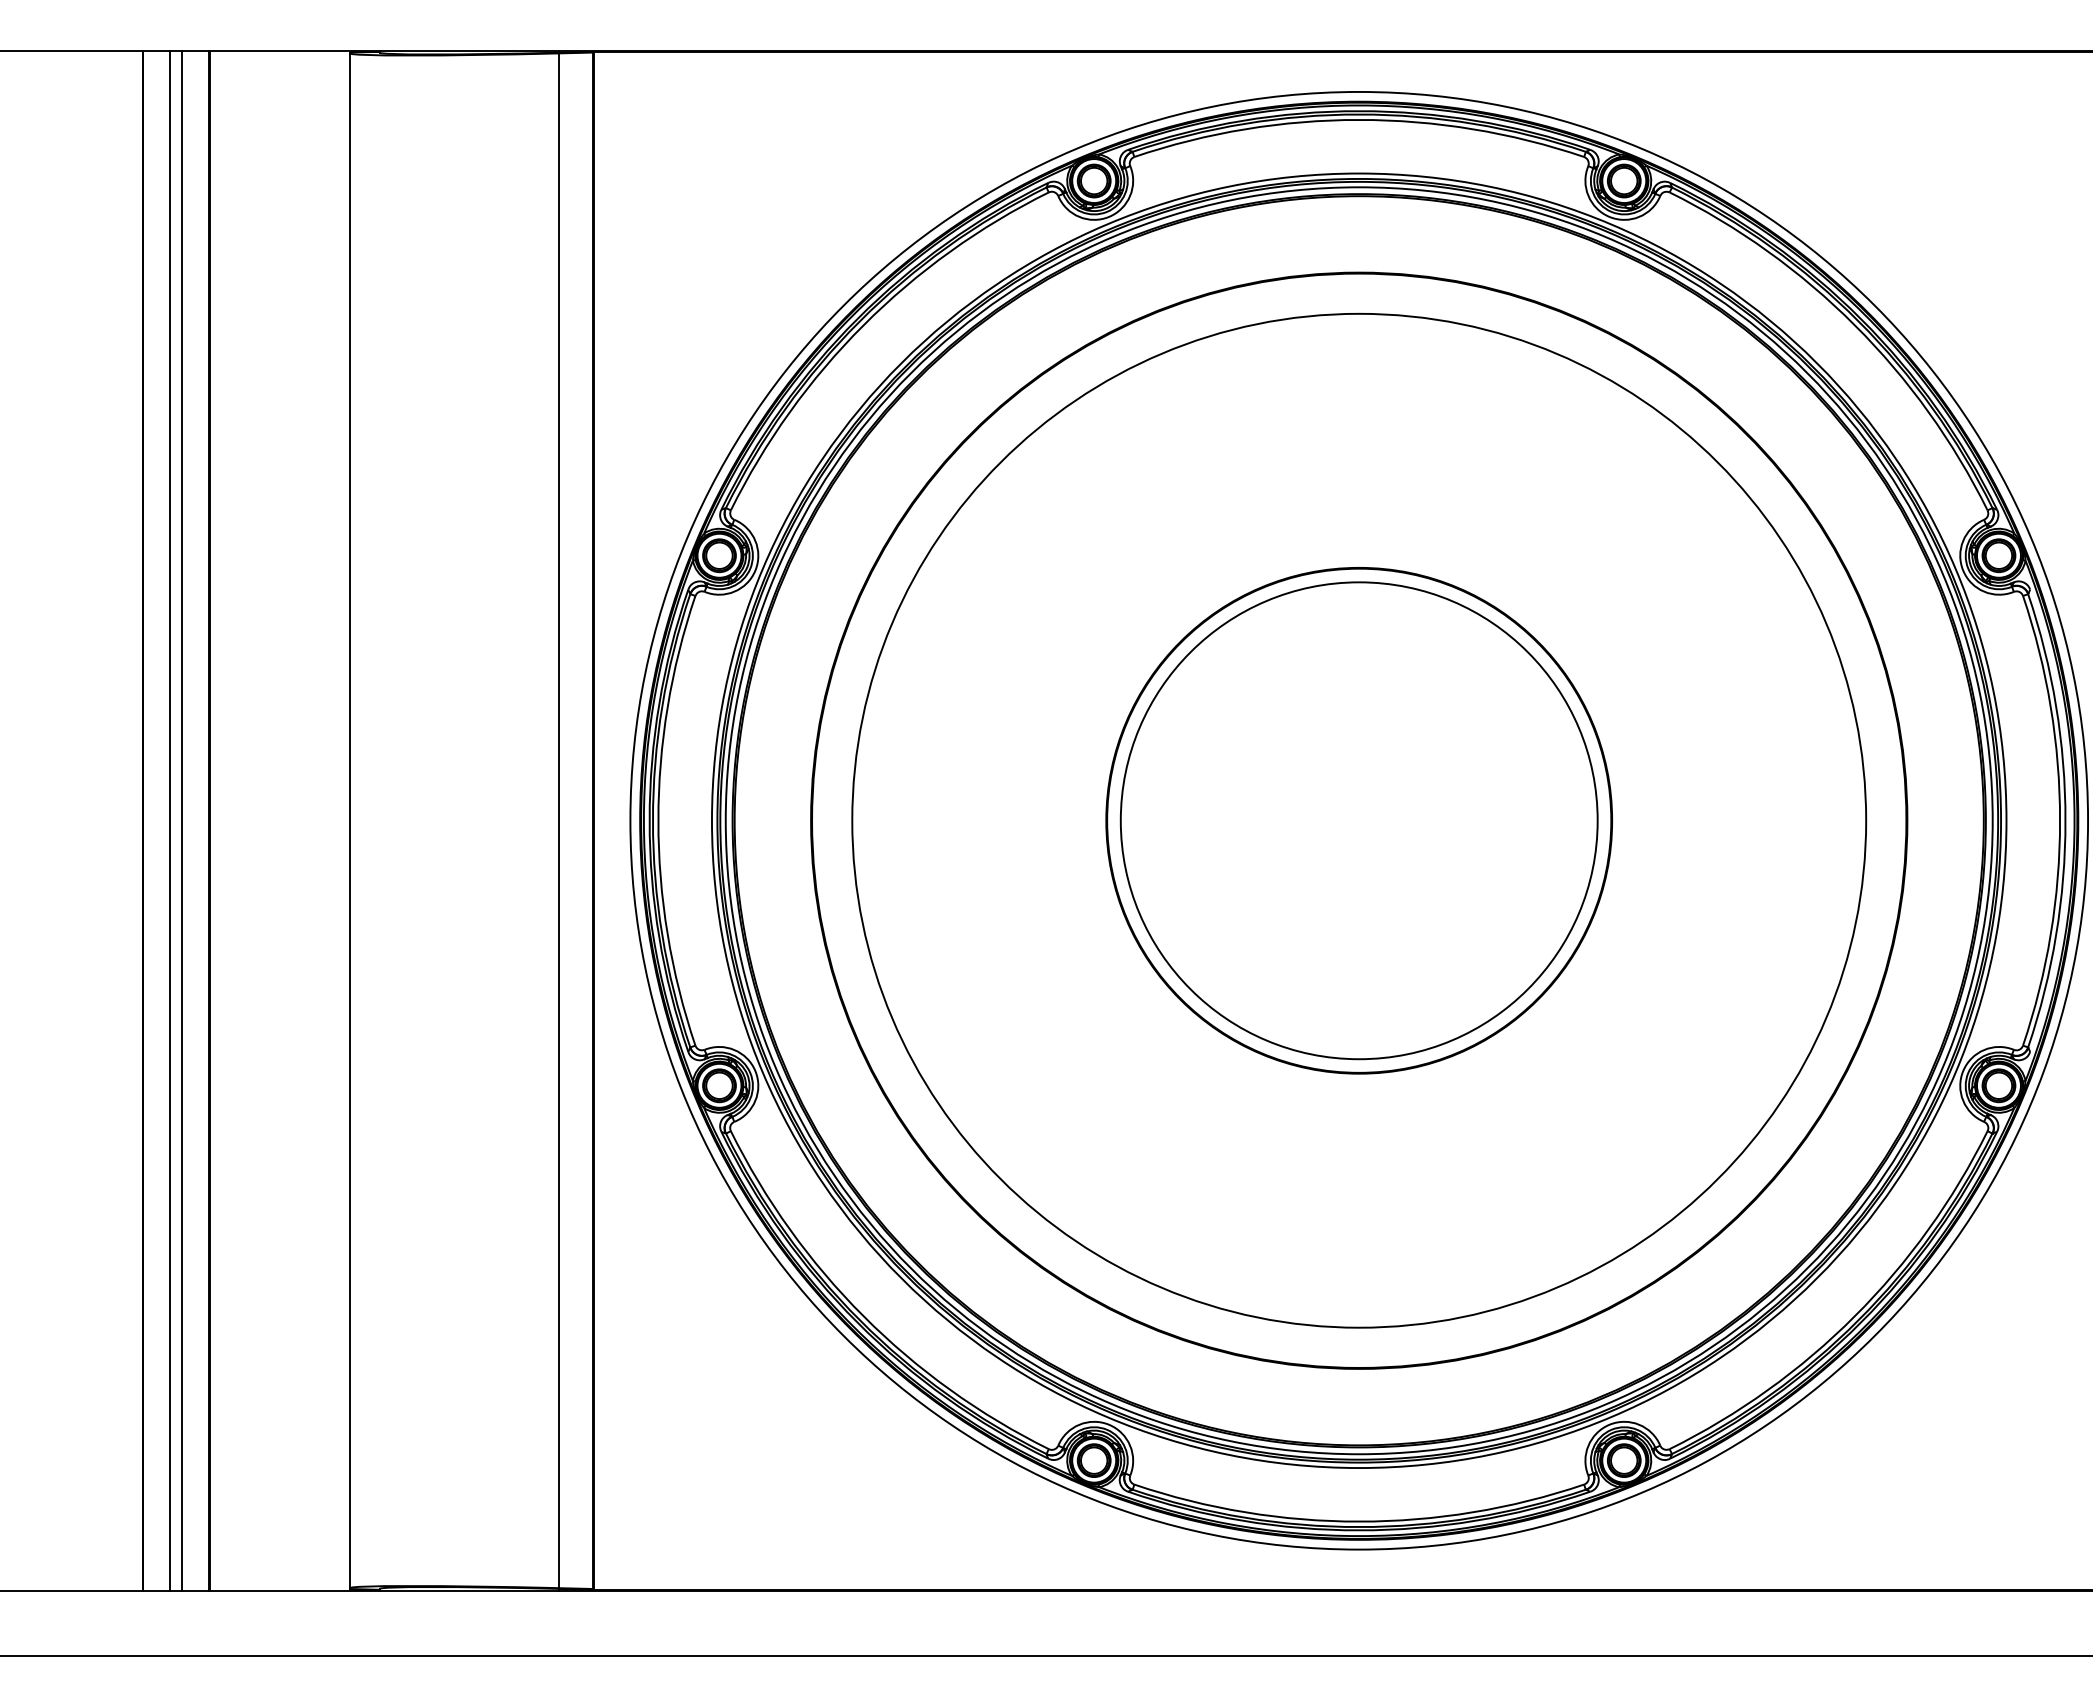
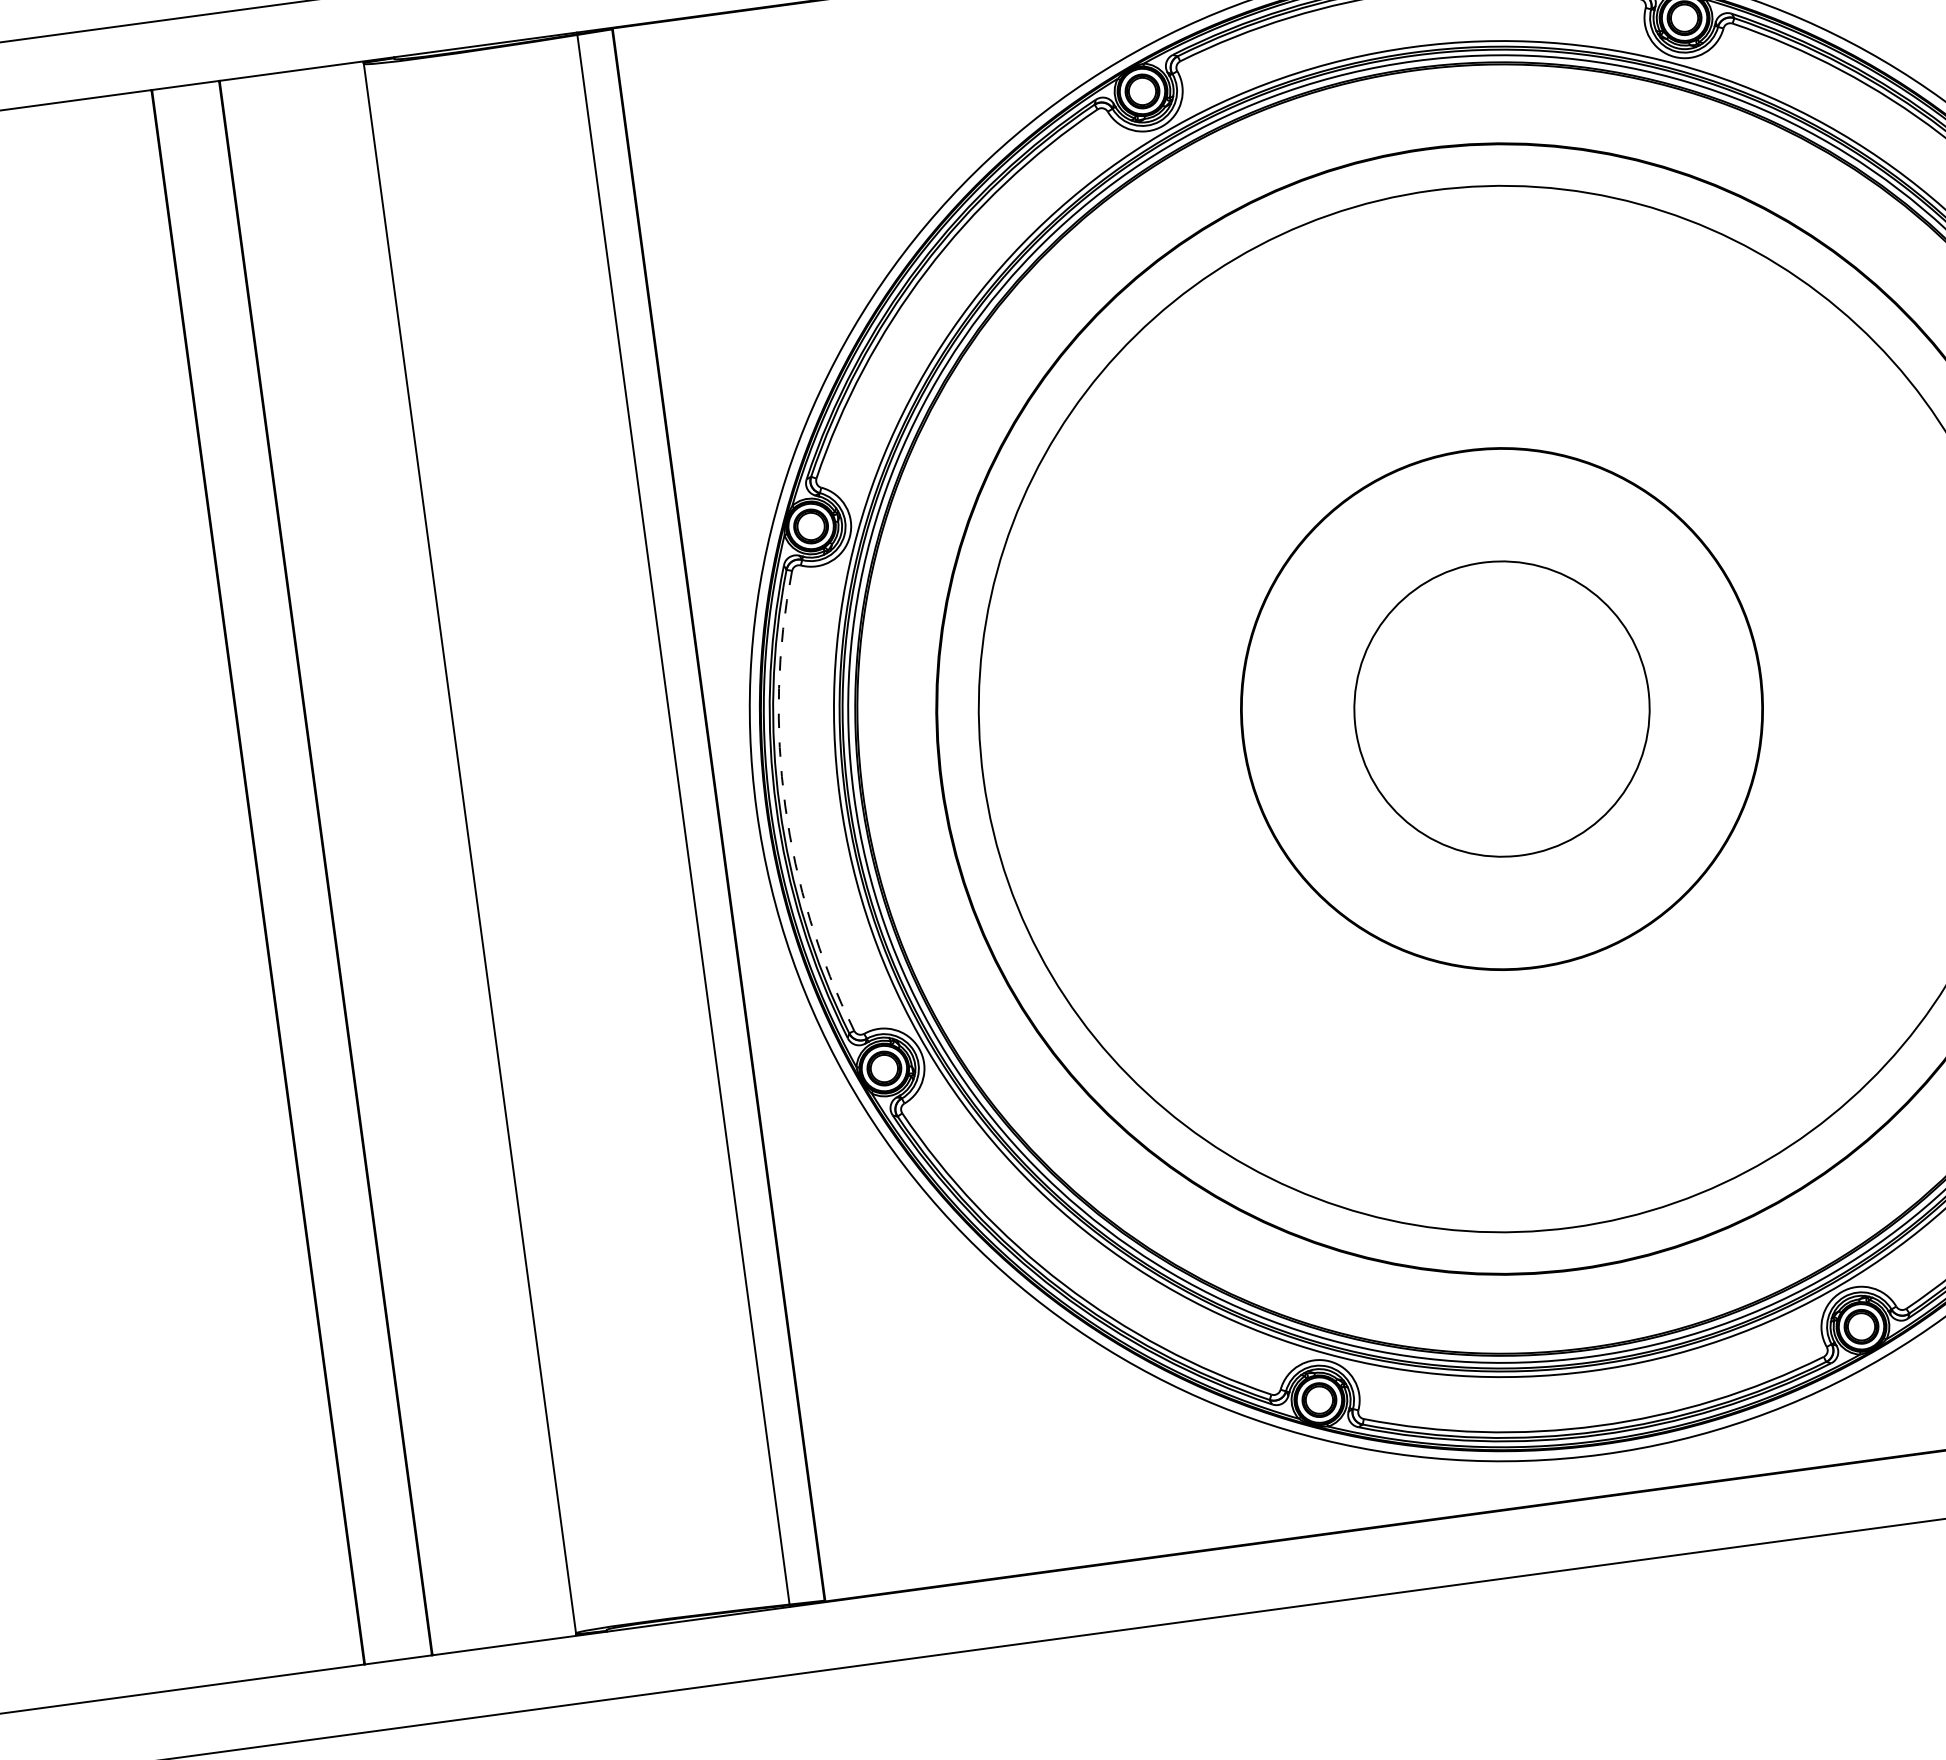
line: (169, 820) -> (285, 873), removed
line: (182, 820) -> (298, 871), removed
arc: (658, 820) -> (785, 805), solid -> dashed
circle: (1358, 820) -> (1501, 708), size x0.6

